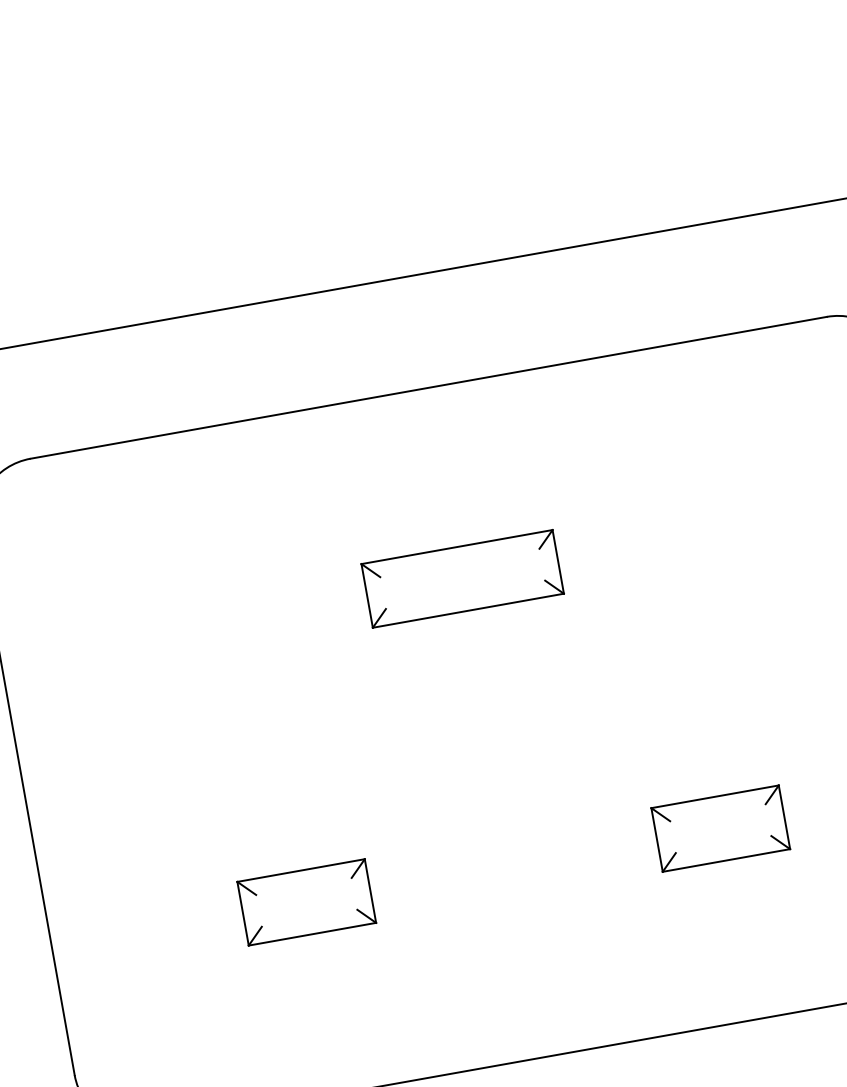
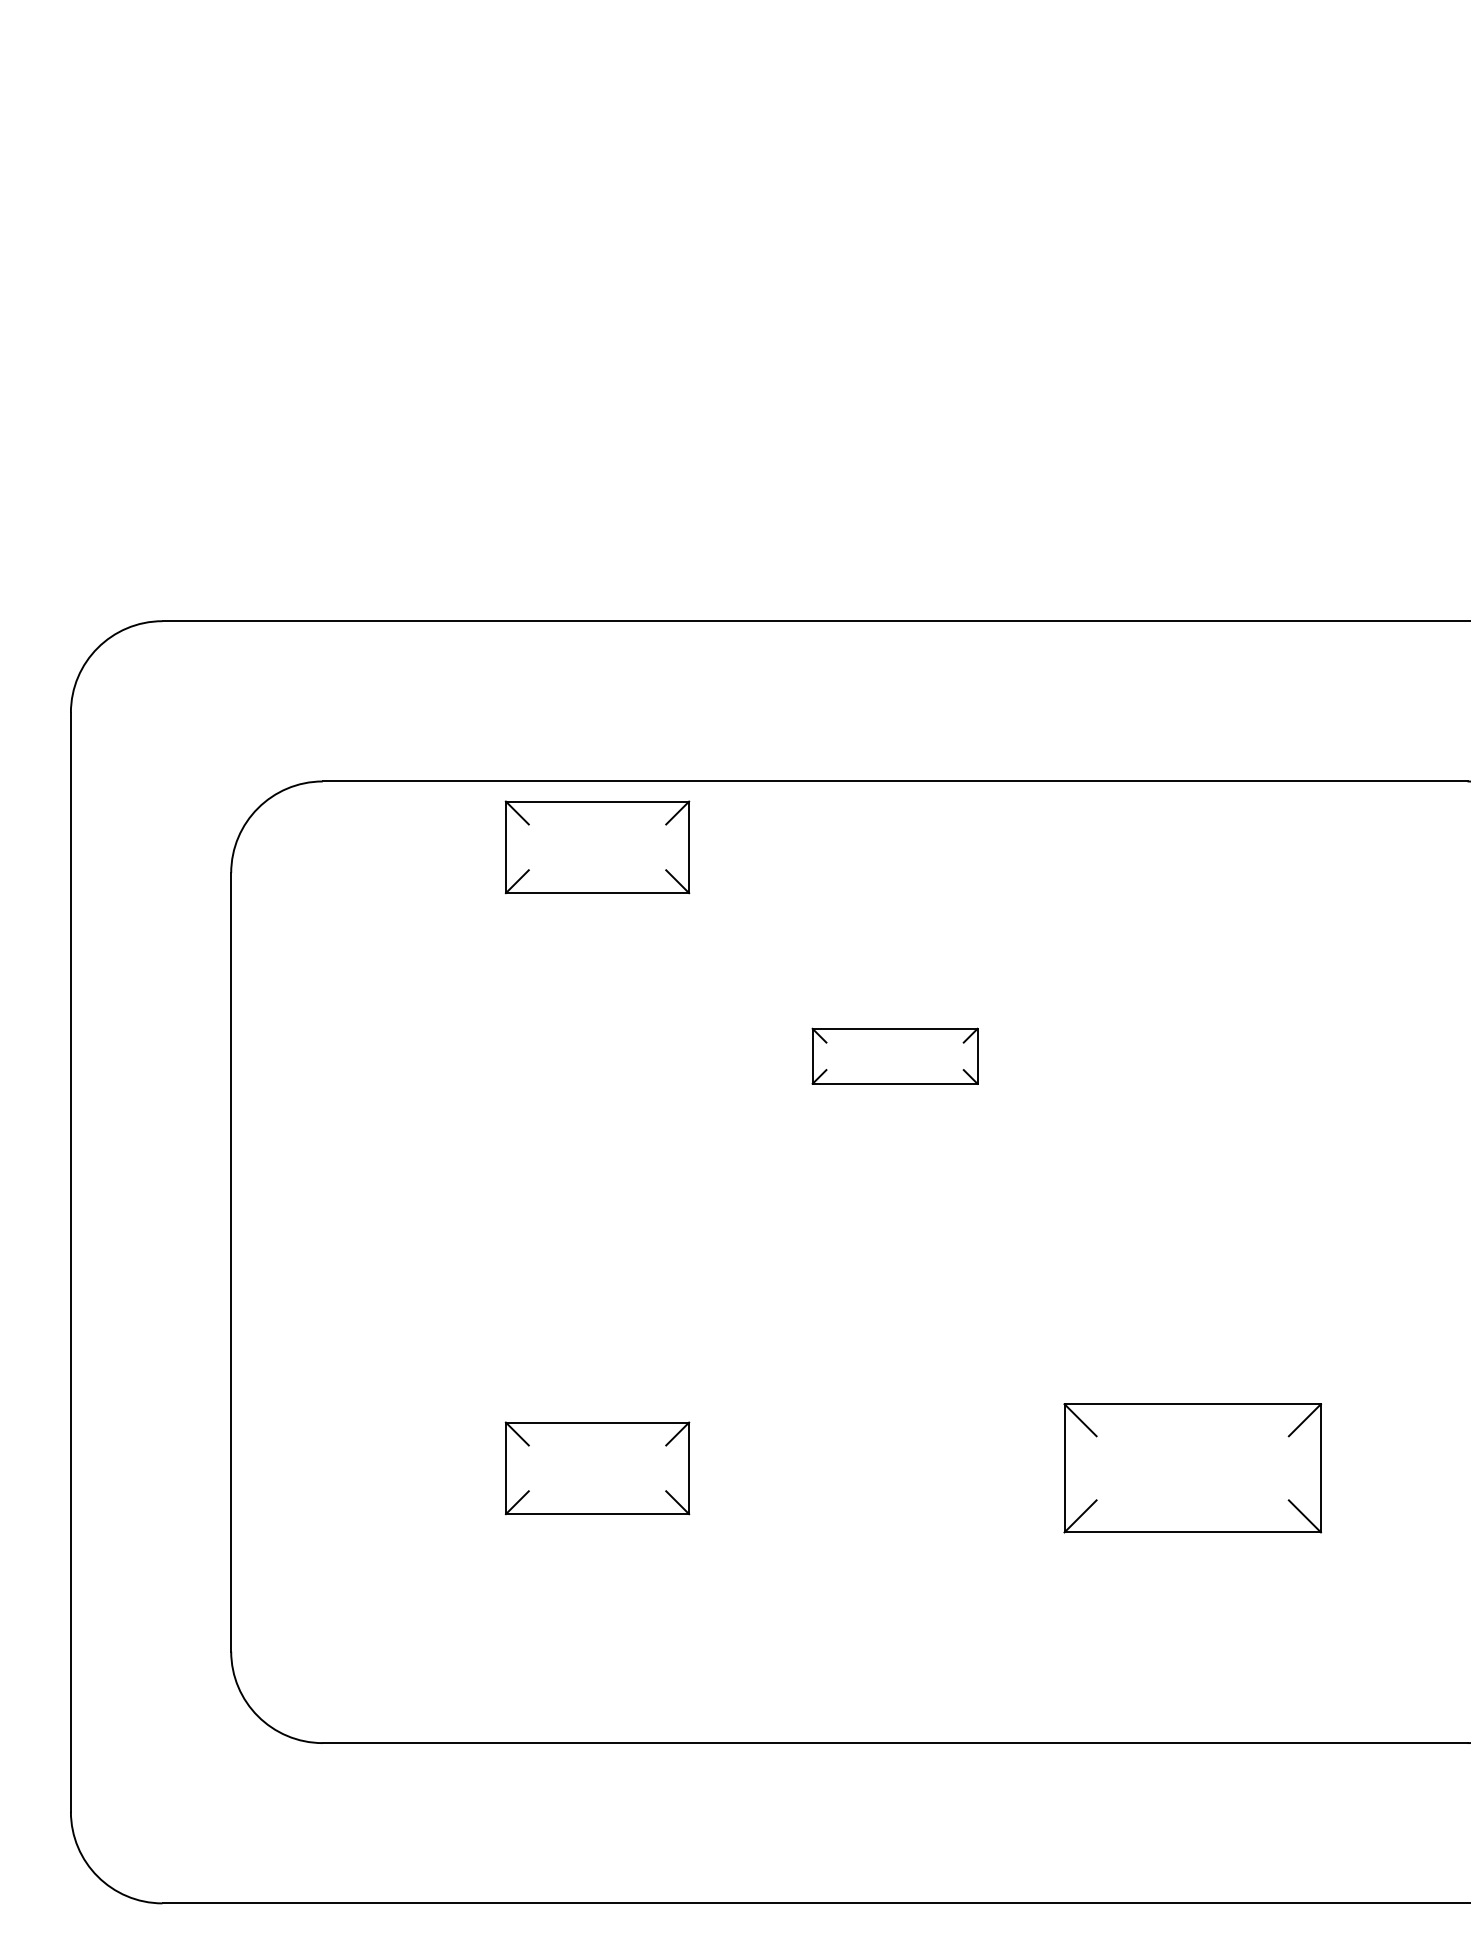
part: (229, 470) -> (597, 847), added
part: (462, 579) -> (894, 1056), size x0.6
part: (720, 828) -> (1192, 1468), size x1.4

